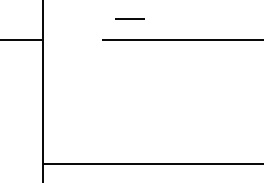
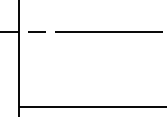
line: (129, 17) -> (36, 31), moved

